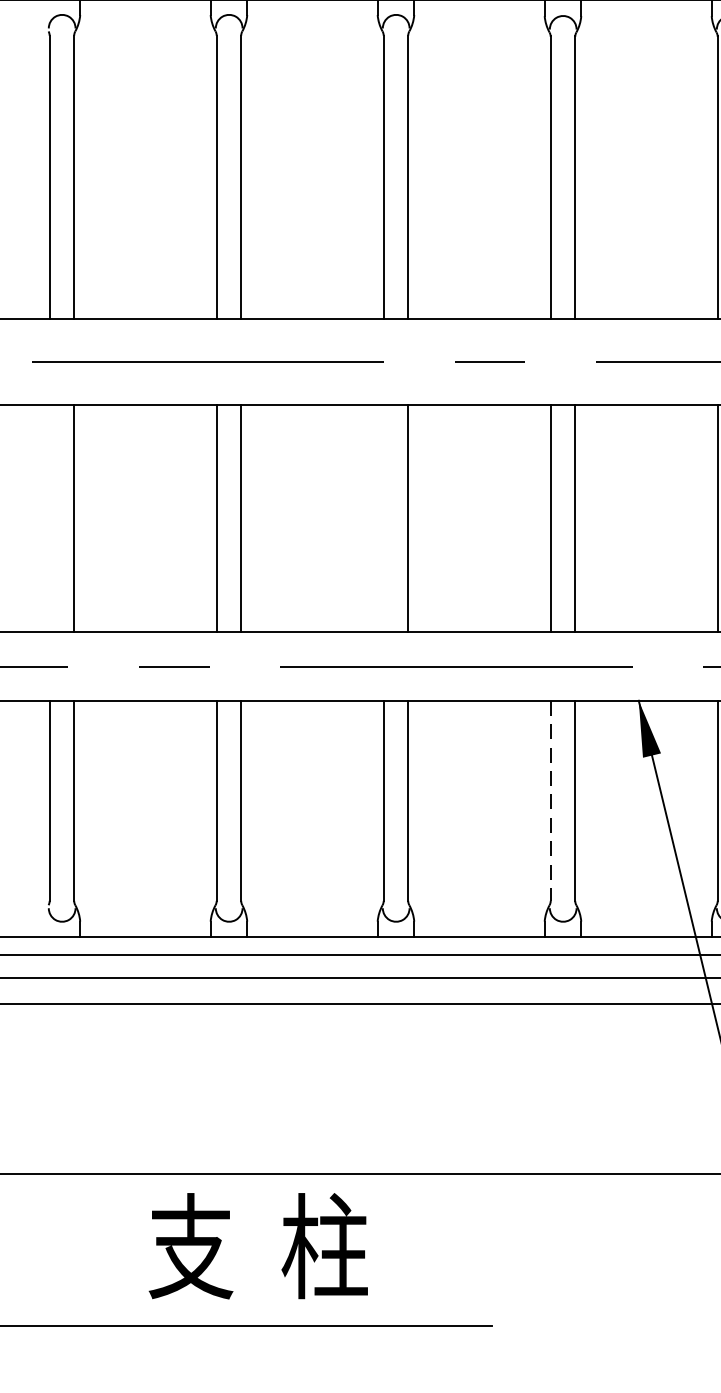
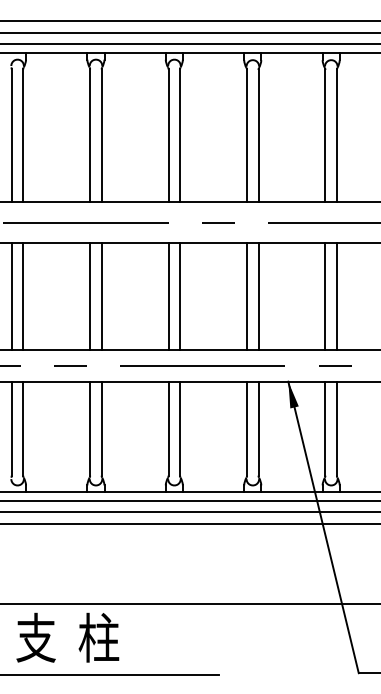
line: (49, 517) -> (11, 295), added
line: (383, 517) -> (168, 295), added
line: (551, 800) -> (247, 428), dashed -> solid
text: (257, 1245) -> (67, 637), moved

